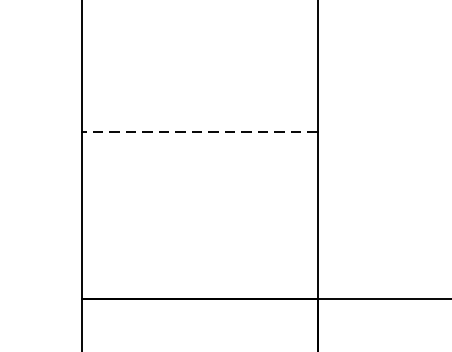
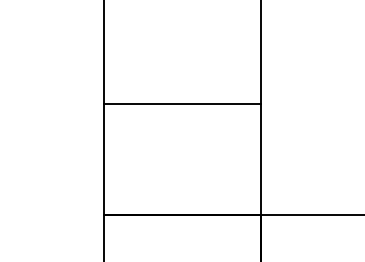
line: (199, 131) -> (182, 103), dashed -> solid

